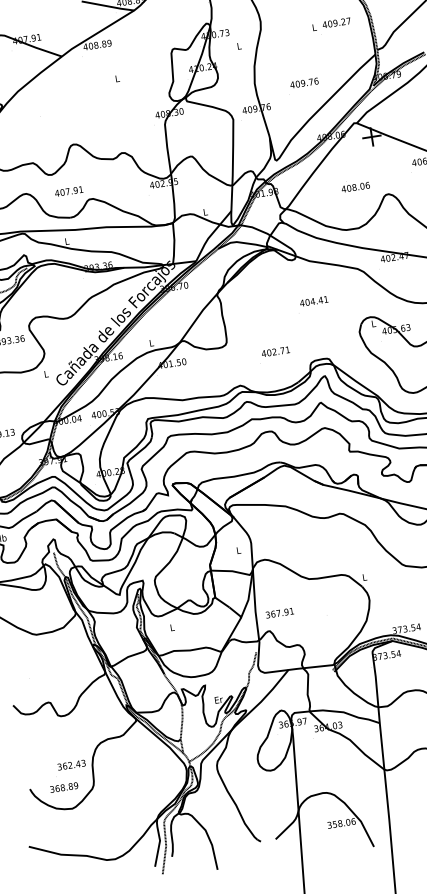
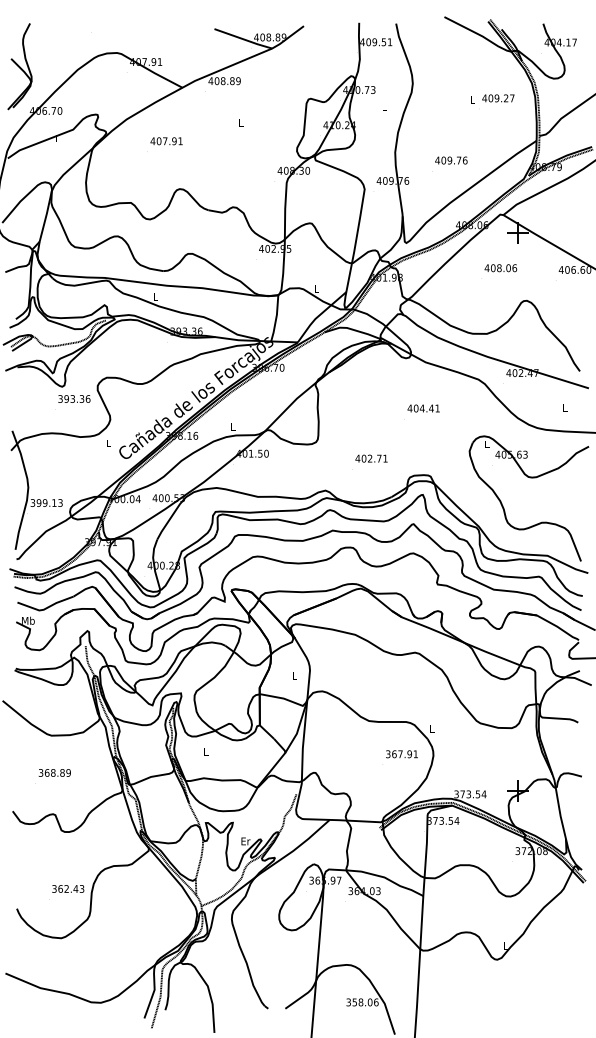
text: (355, 187) -> (500, 268), moved
text: (68, 191) -> (166, 141), moved
text: (279, 613) -> (401, 754), moved
text: (63, 787) -> (54, 772), moved

